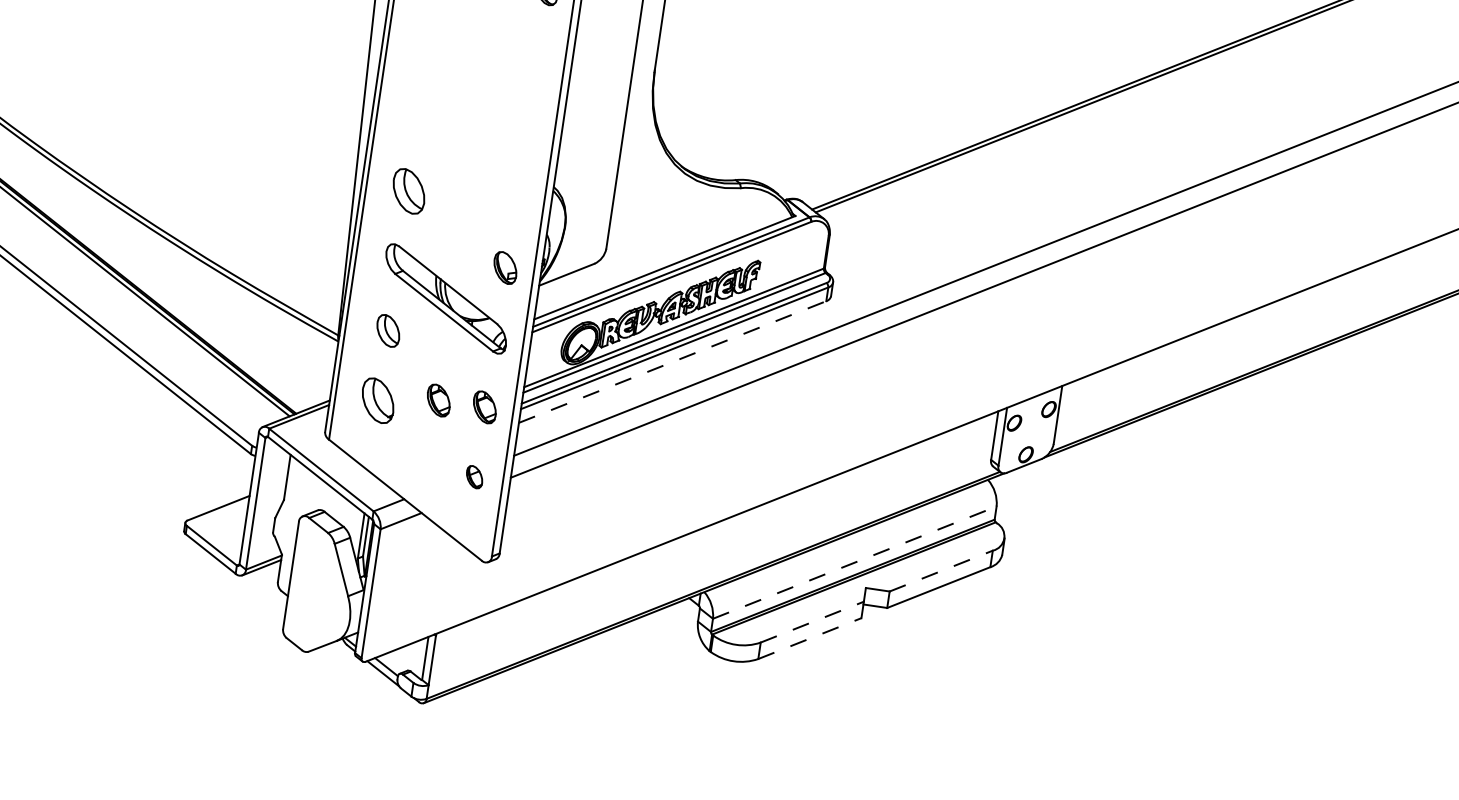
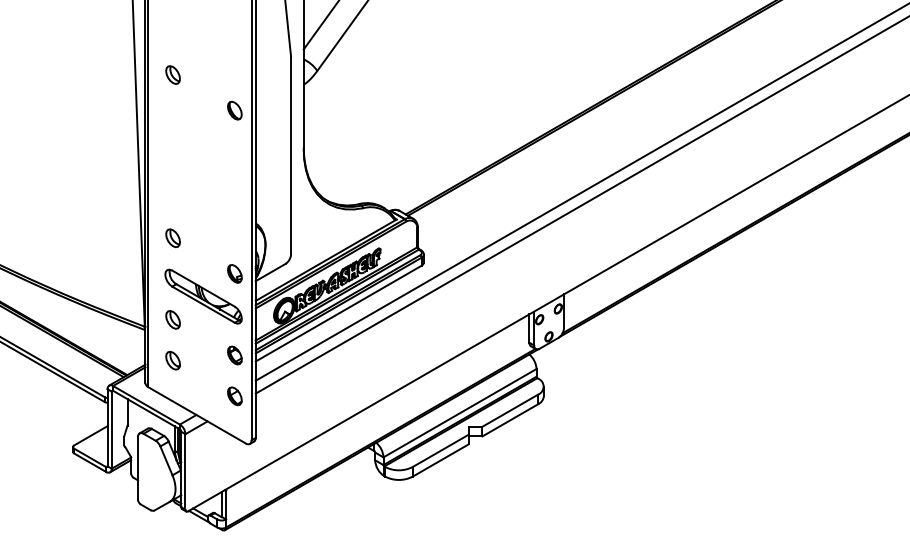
part: (407, 191) -> (172, 238), size x0.71
line: (672, 361) -> (338, 313), dashed -> solid
part: (377, 400) -> (172, 360), size x0.71
part: (438, 400) -> (207, 355), removed
part: (473, 477) -> (234, 396), size x1.43
line: (855, 561) -> (460, 412), dashed -> solid
line: (941, 570) -> (510, 410), dashed -> solid
line: (813, 621) -> (441, 450), dashed -> solid
line: (811, 638) -> (441, 460), dashed -> solid

